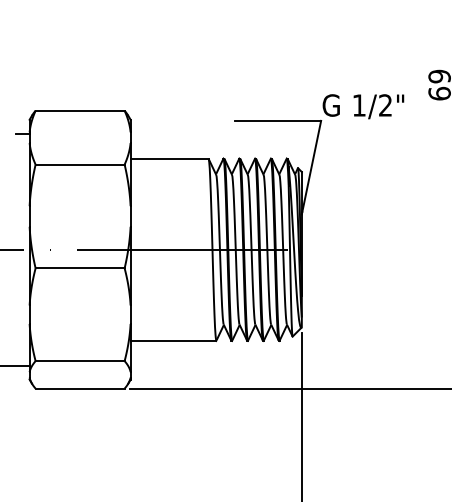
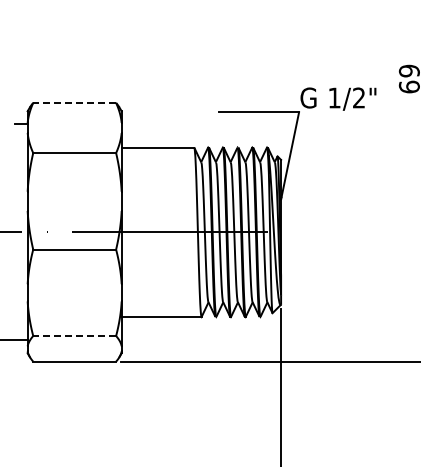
line: (79, 110) -> (74, 102), solid -> dashed
line: (79, 361) -> (74, 336), solid -> dashed

